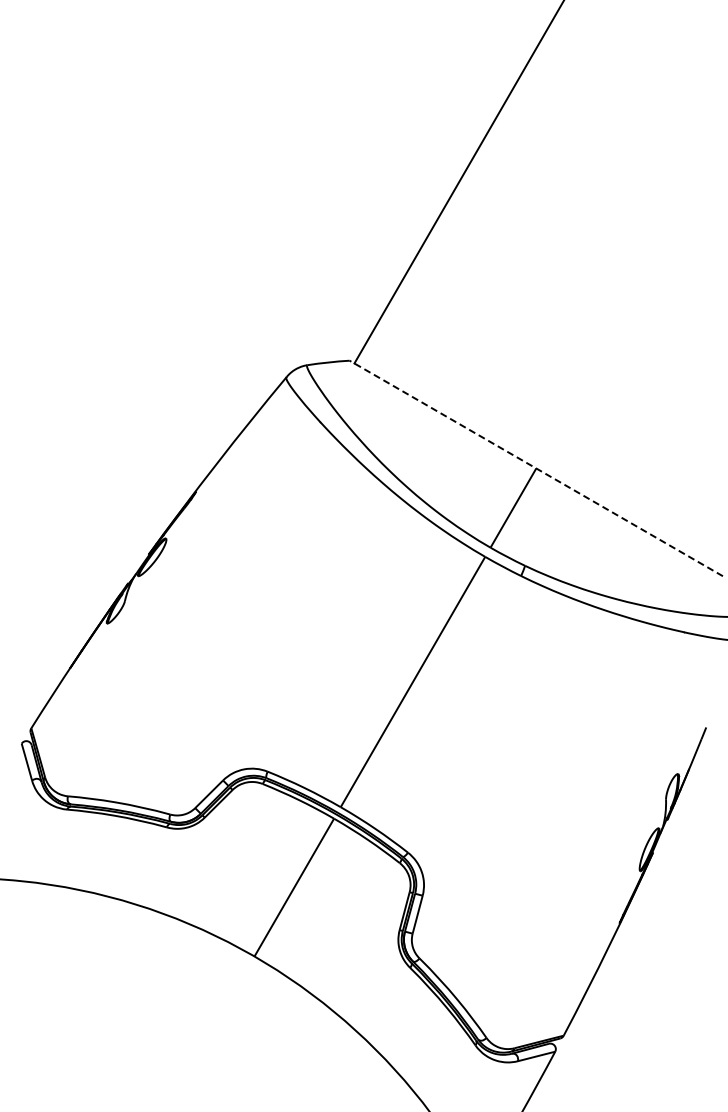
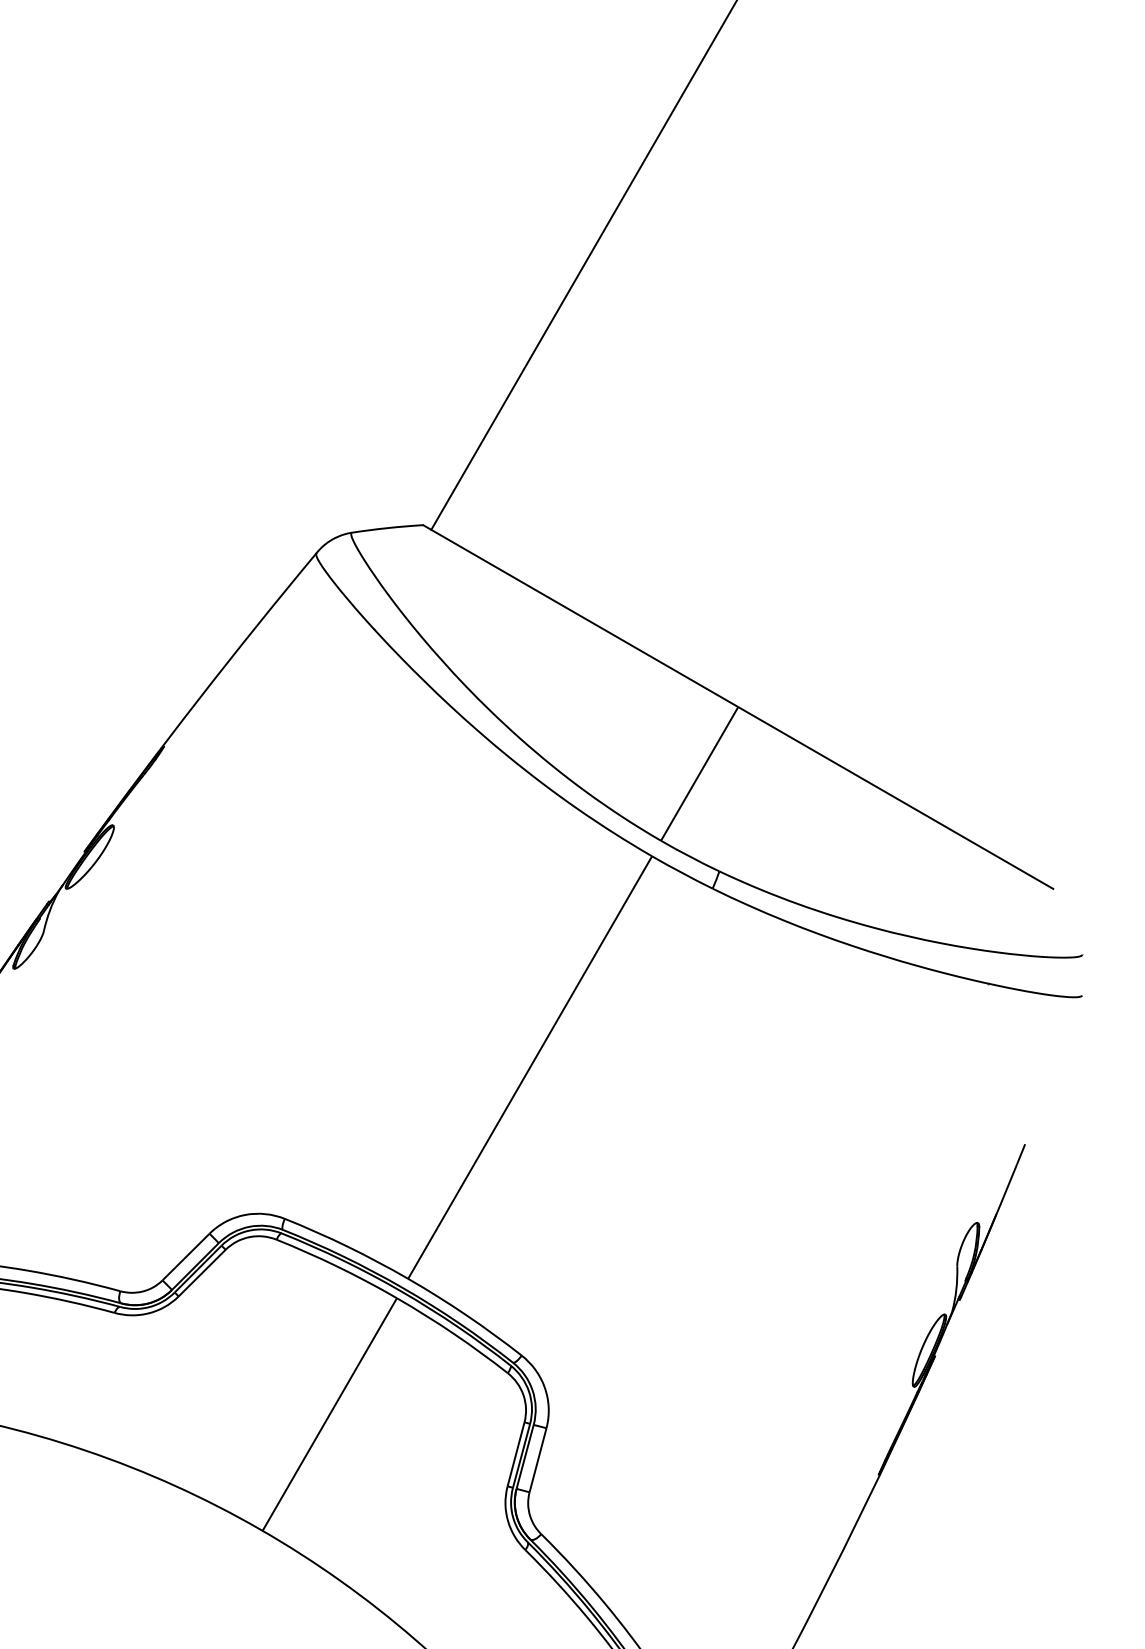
line: (535, 468) -> (736, 707), dashed -> solid

